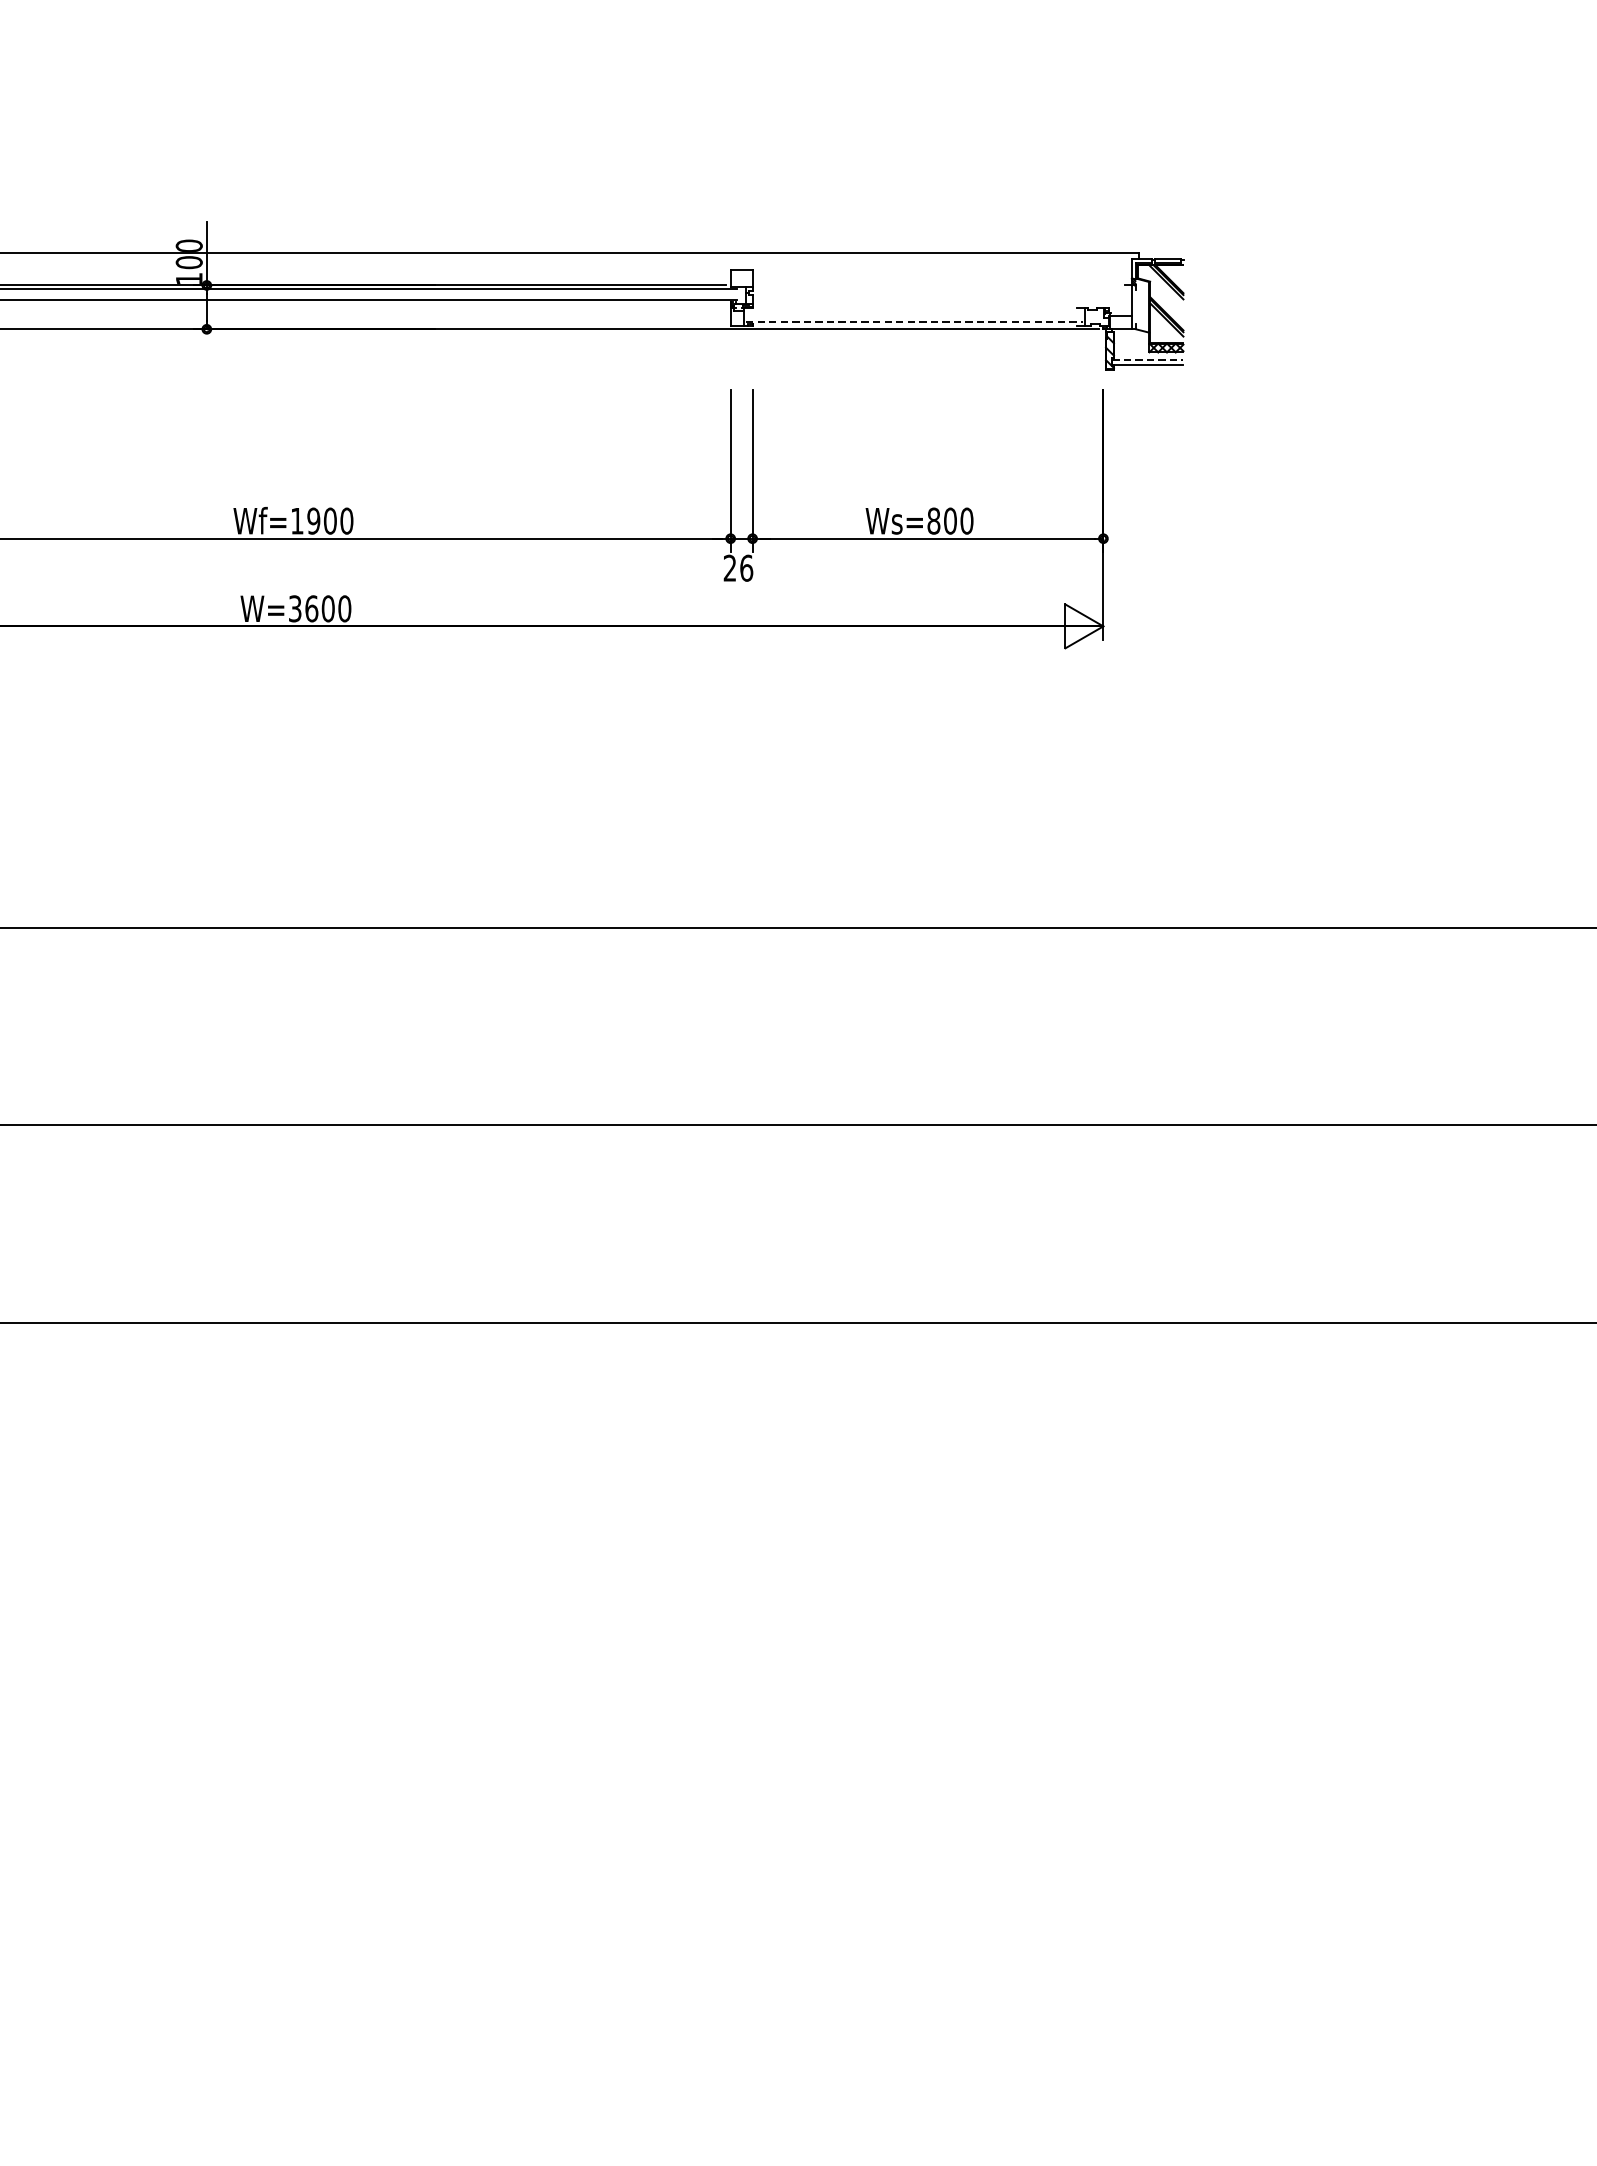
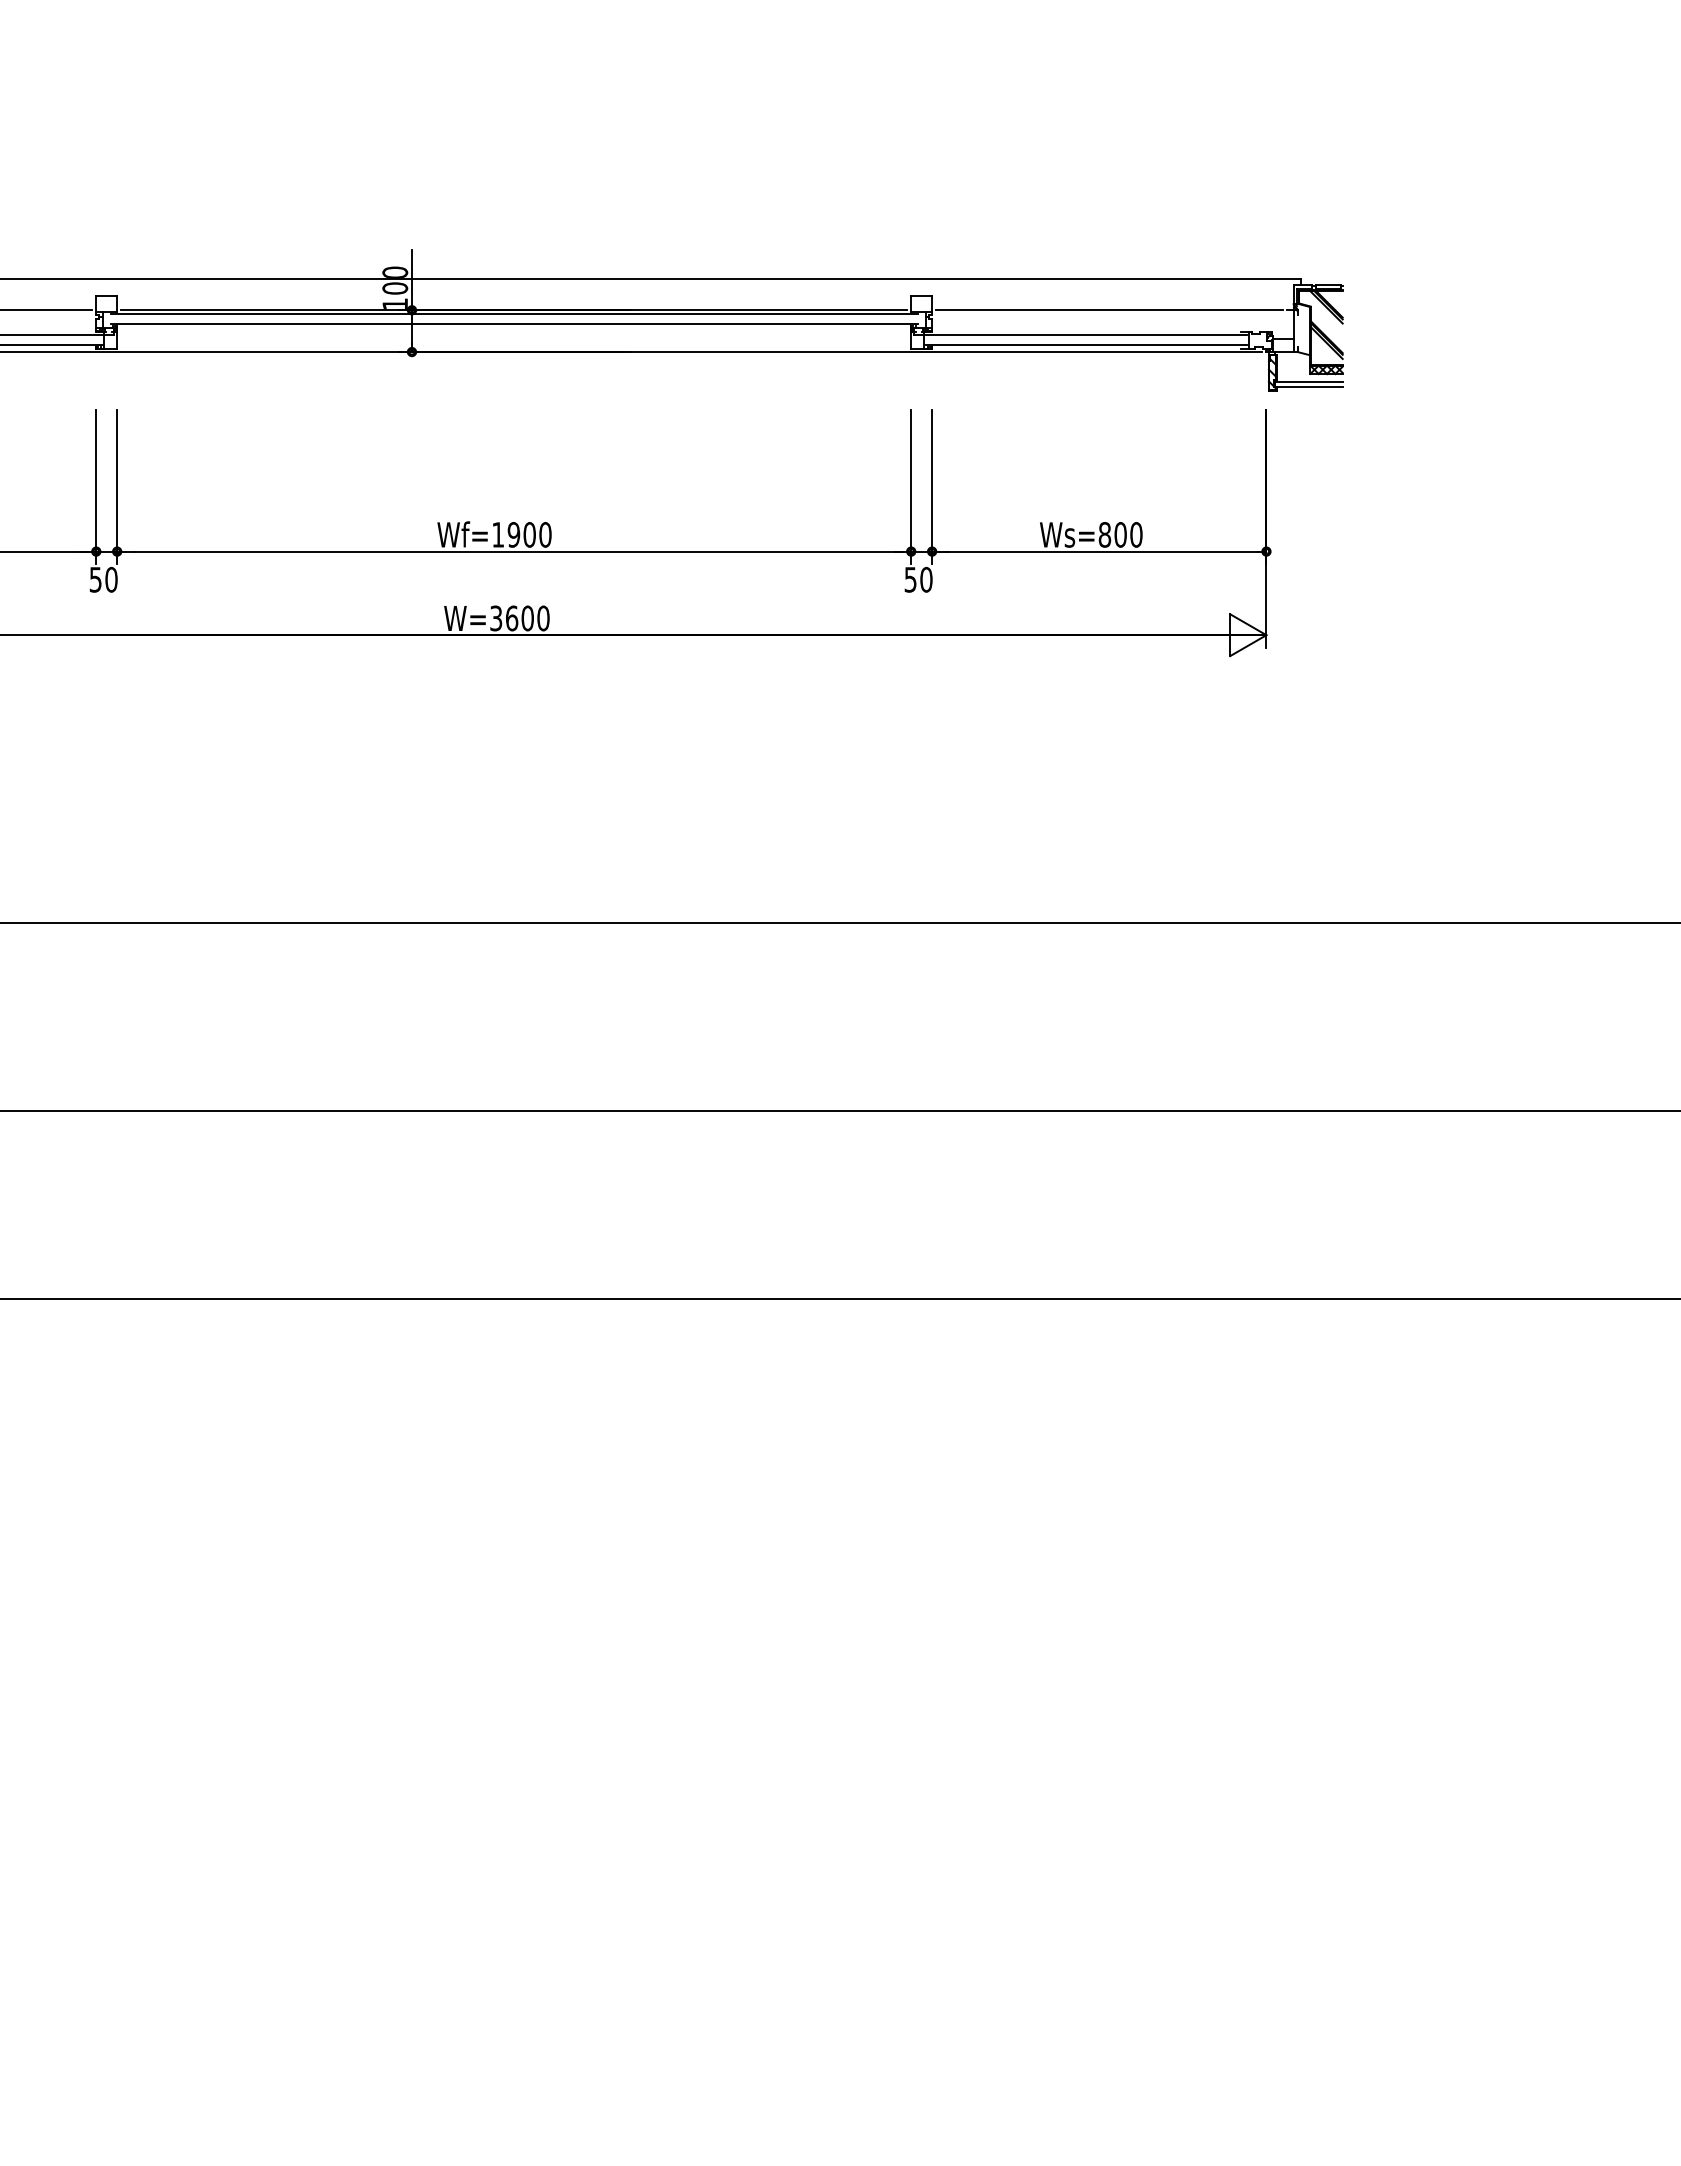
line: (938, 285) -> (1109, 310), added
line: (914, 311) -> (1086, 335), added
line: (914, 322) -> (1086, 345), dashed -> solid
line: (1147, 360) -> (1308, 381), dashed -> solid
text: (738, 567) -> (918, 579), 26 -> 50

